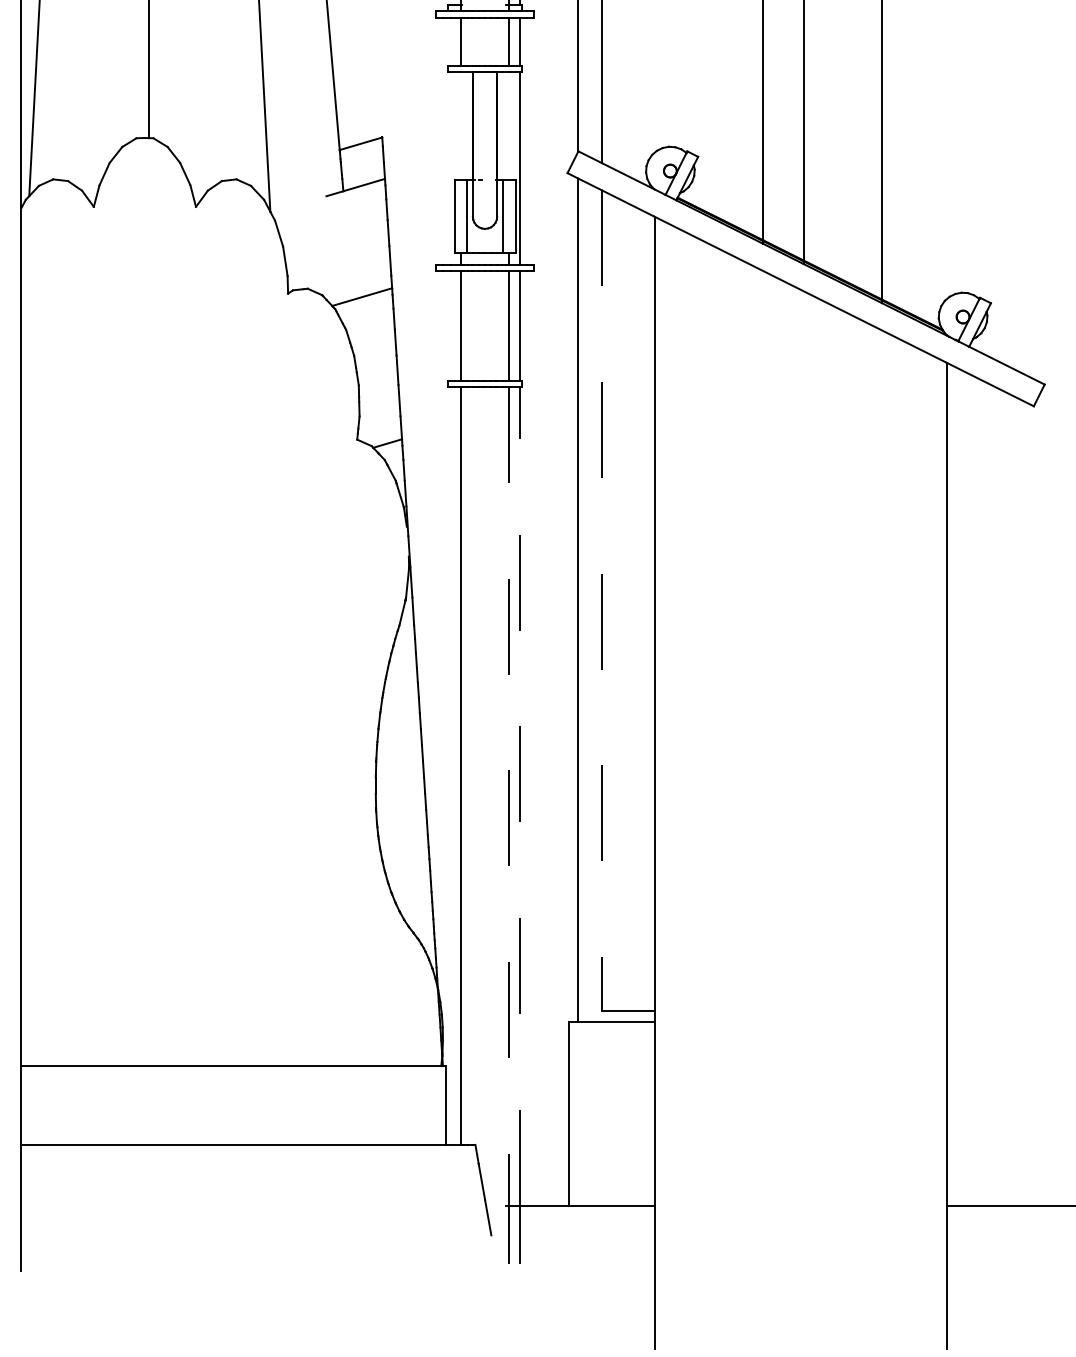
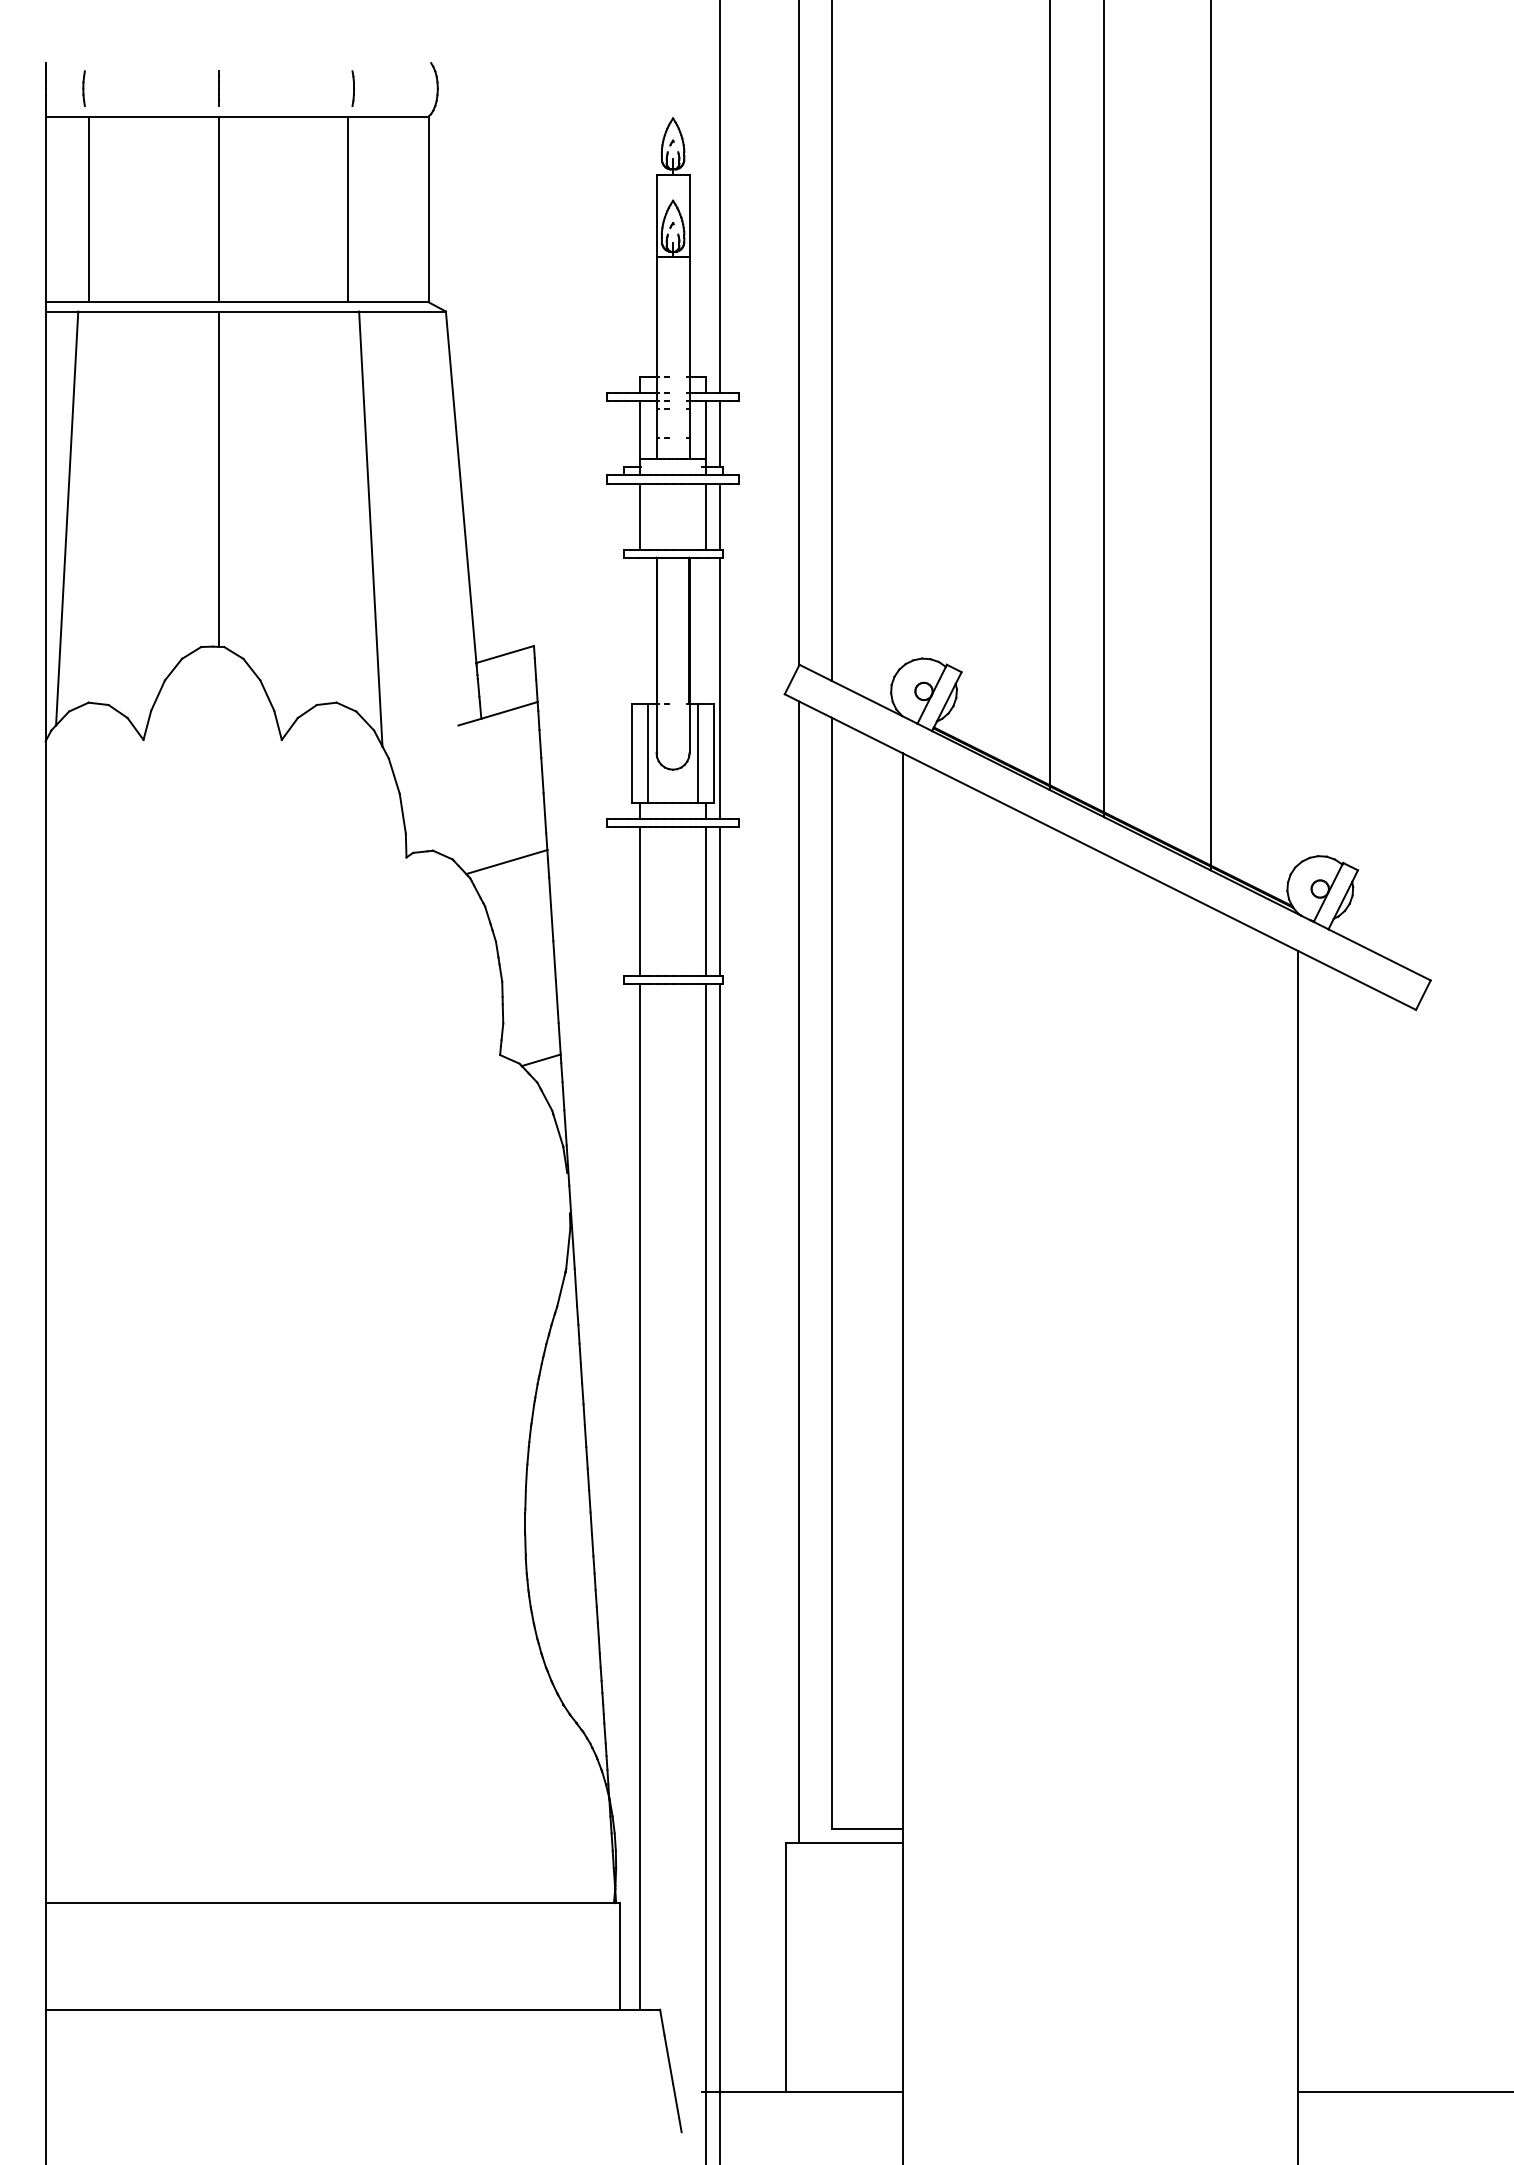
line: (602, 601) -> (831, 1273), dashed -> solid
line: (509, 796) -> (706, 1538), dashed -> solid
line: (520, 796) -> (720, 1537), dashed -> solid

